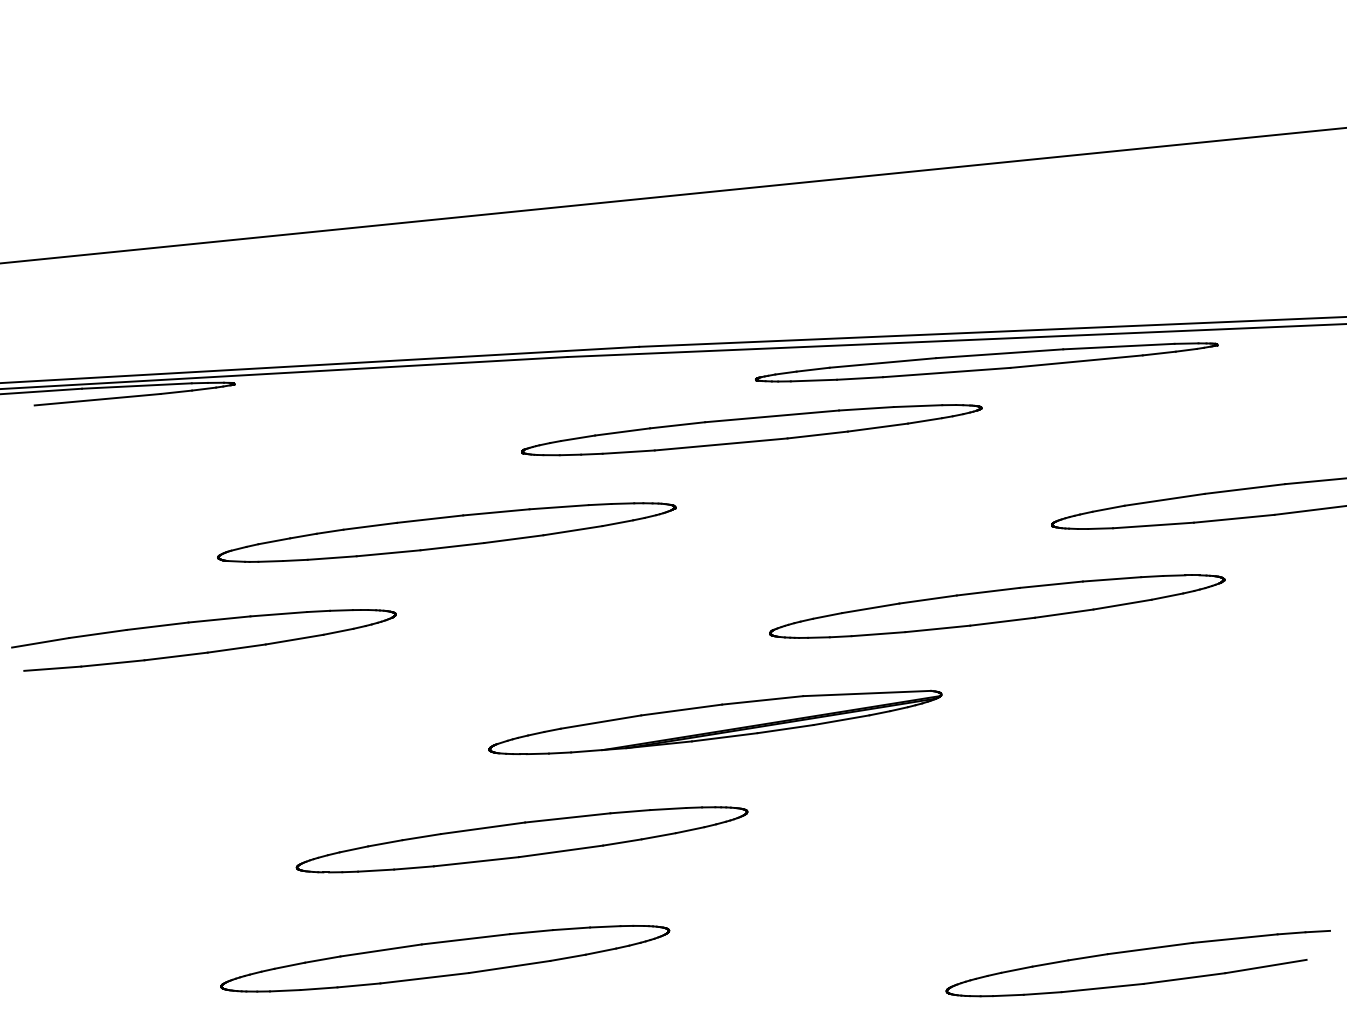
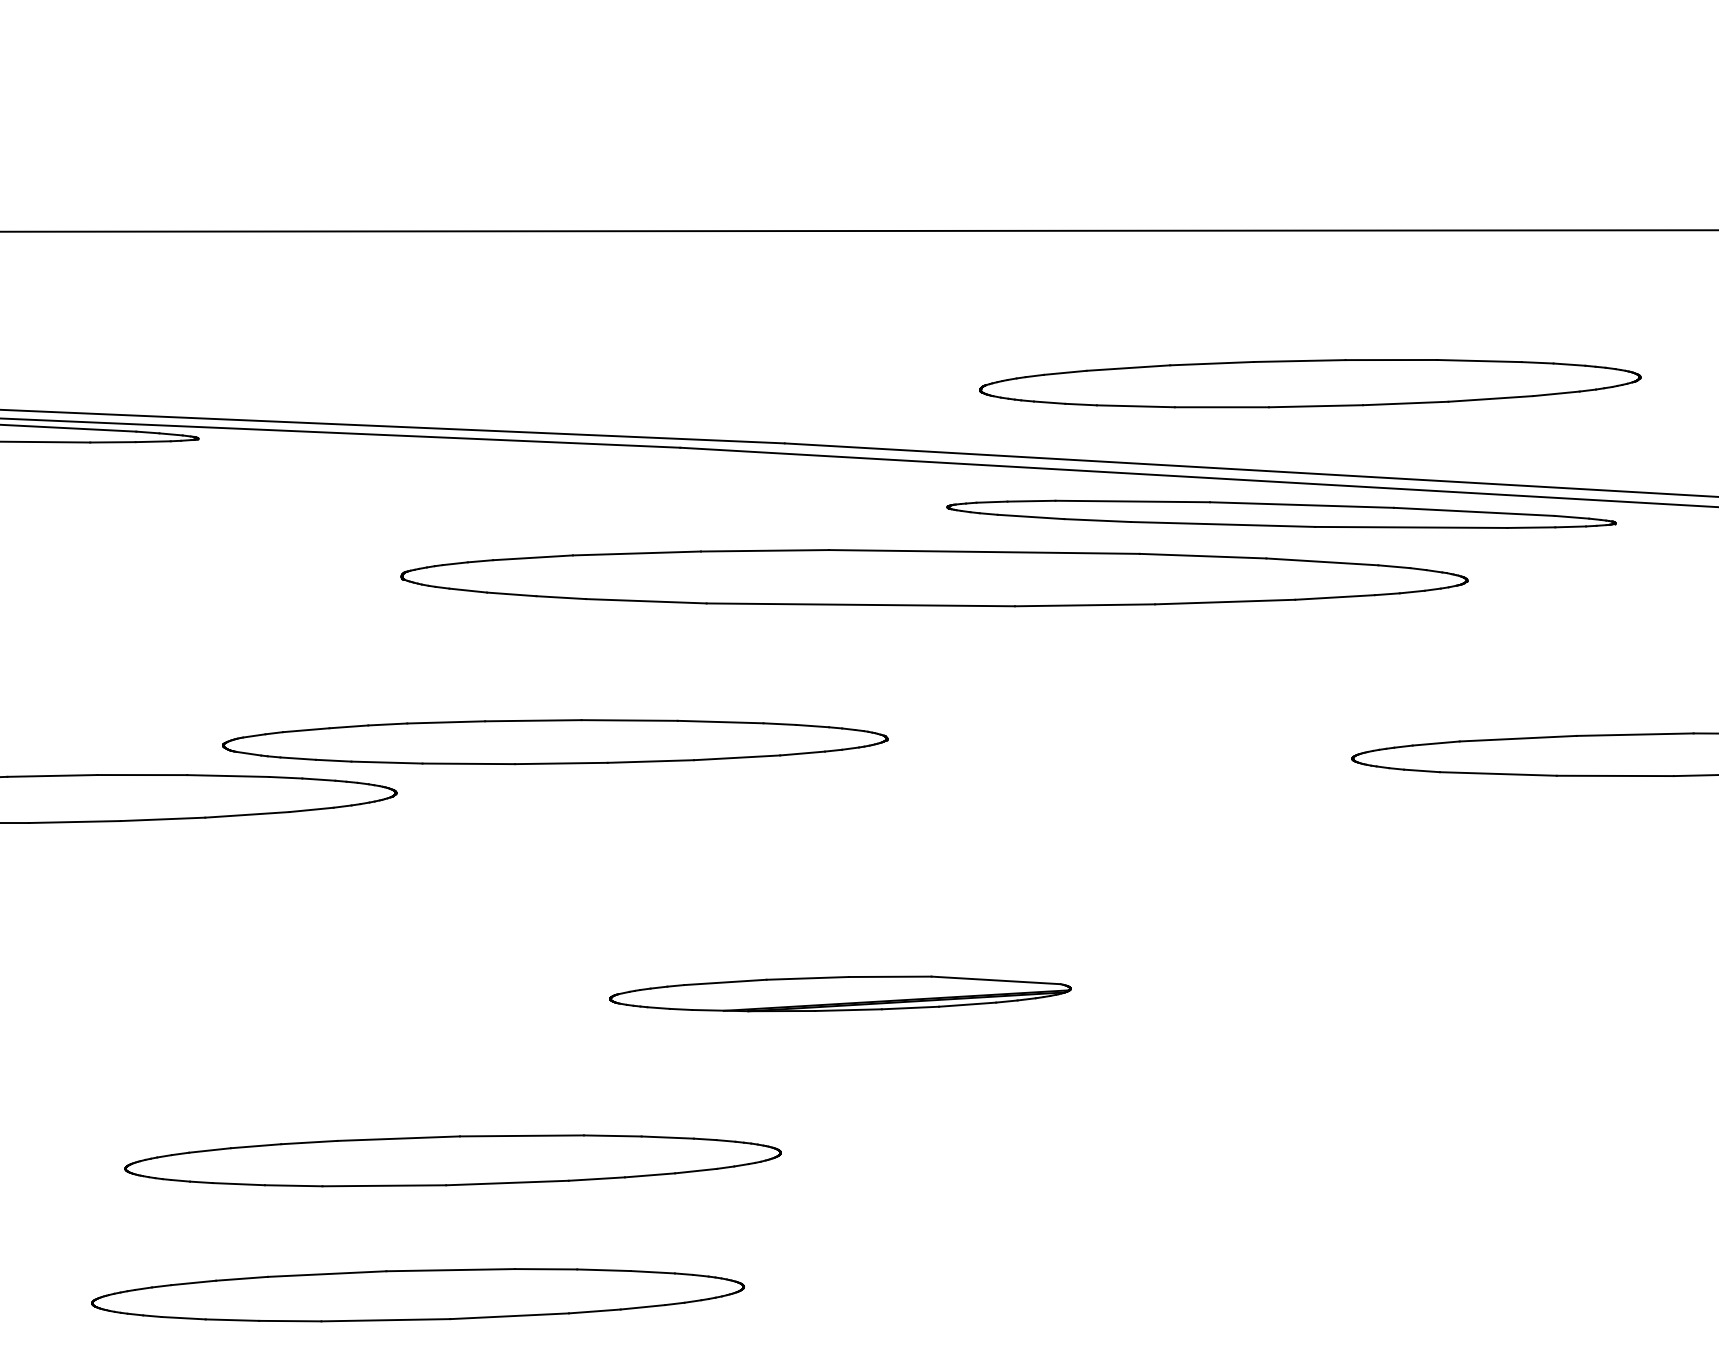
part: (751, 430) -> (934, 579), size x1.6
part: (446, 532) -> (555, 742), moved
part: (997, 606) -> (1310, 383), moved
part: (715, 722) -> (840, 994), size x0.7
part: (521, 839) -> (452, 1160), moved

